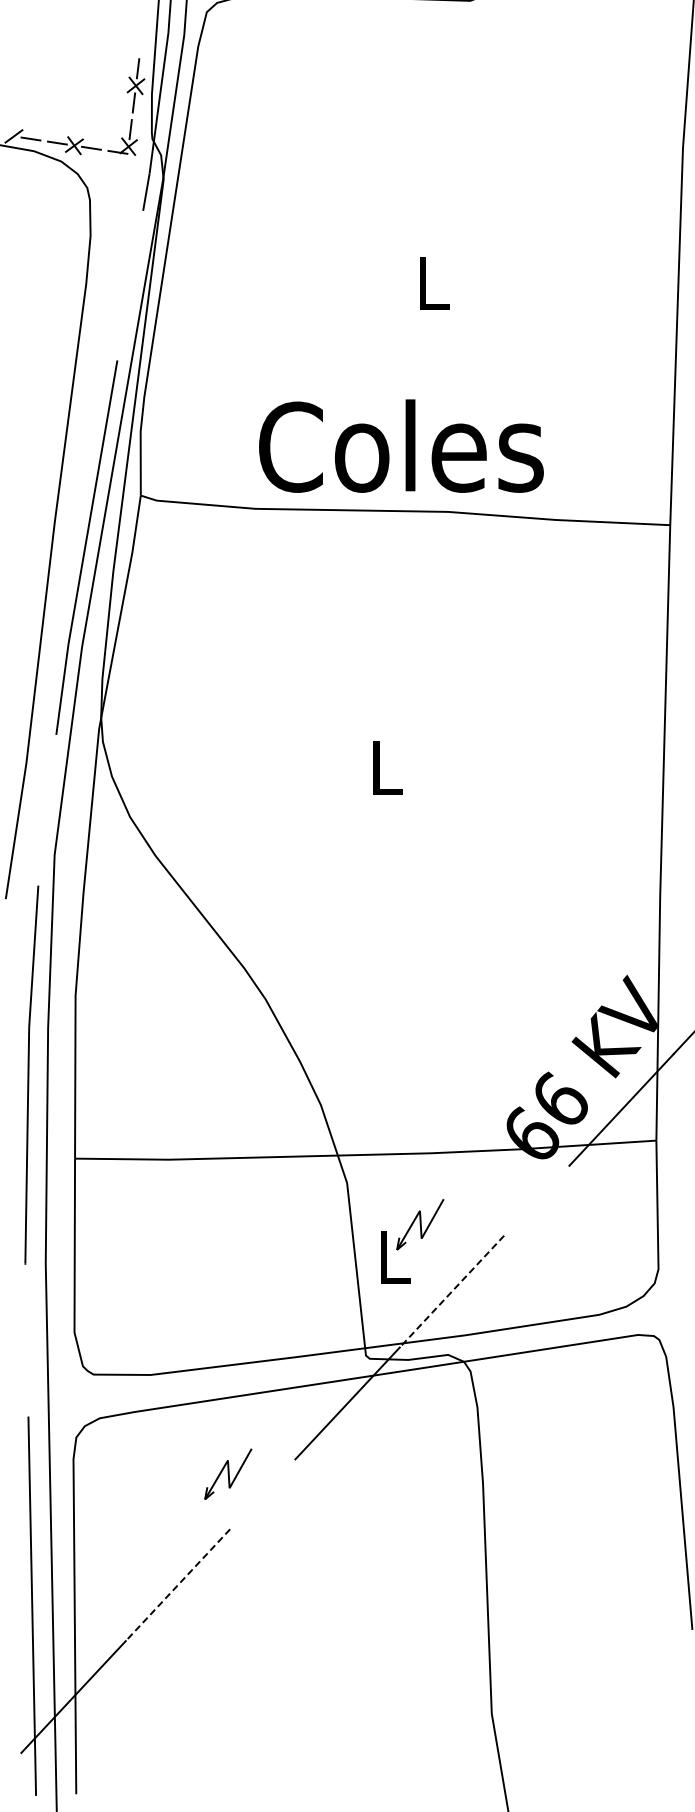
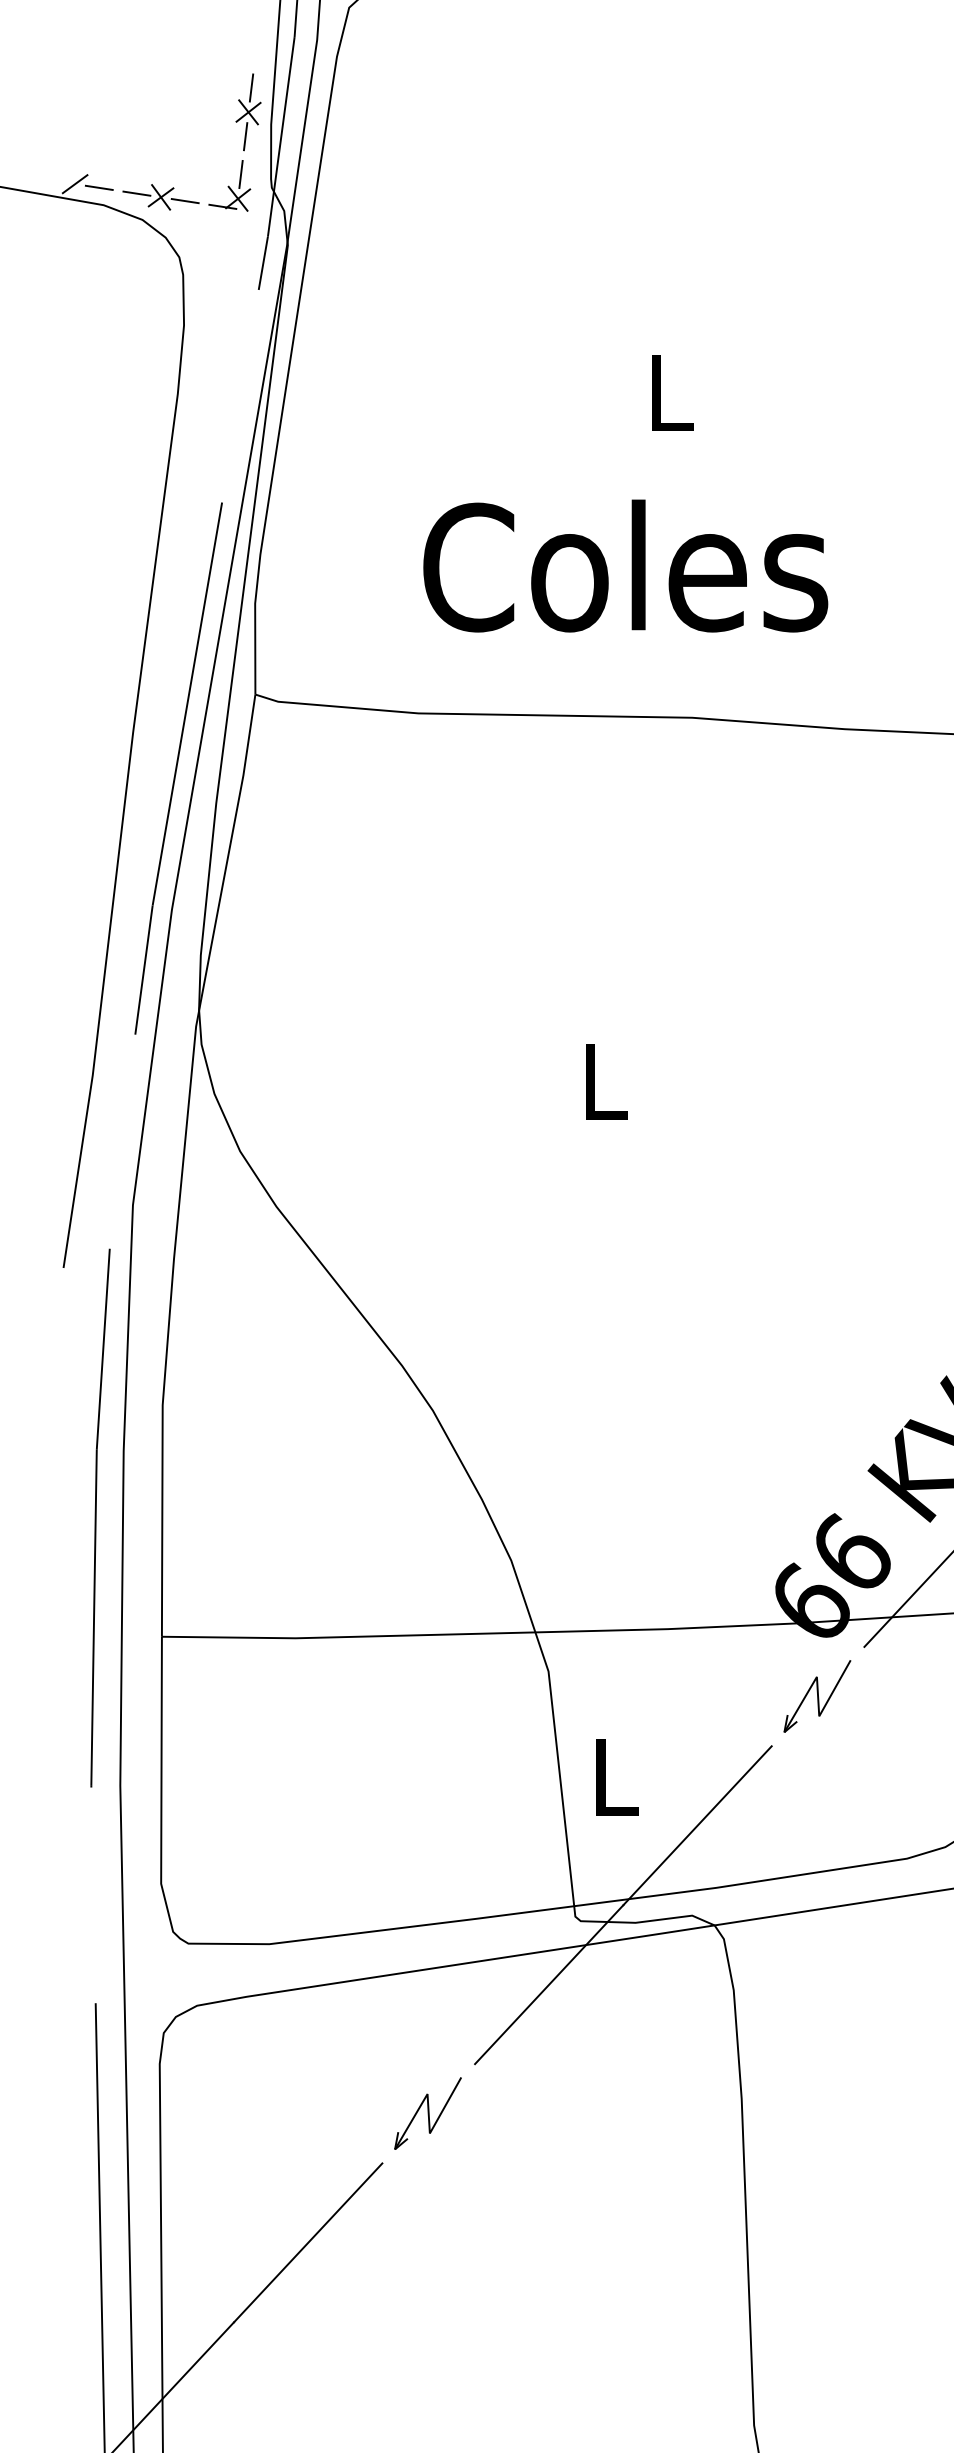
text: (401, 445) -> (625, 565), moved
part: (420, 1224) -> (817, 1696), moved
line: (451, 1291) -> (696, 1825), dashed -> solid
part: (228, 1473) -> (428, 2112), moved
line: (177, 1585) -> (307, 2243), dashed -> solid

